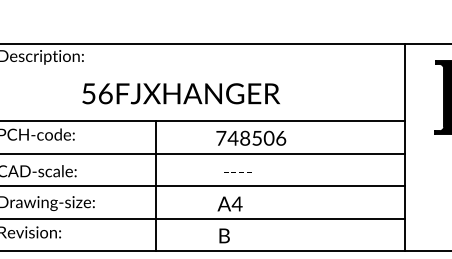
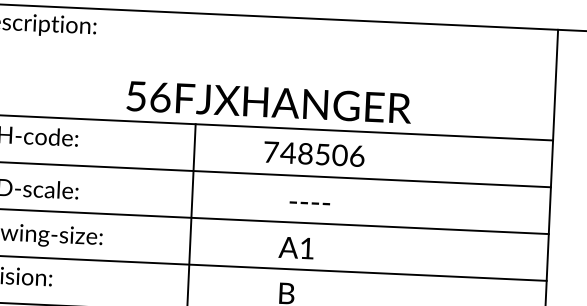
text: (180, 93) -> (268, 101), moved
text: (251, 137) -> (314, 153), moved
text: (236, 203) -> (306, 247), A4 -> A1

